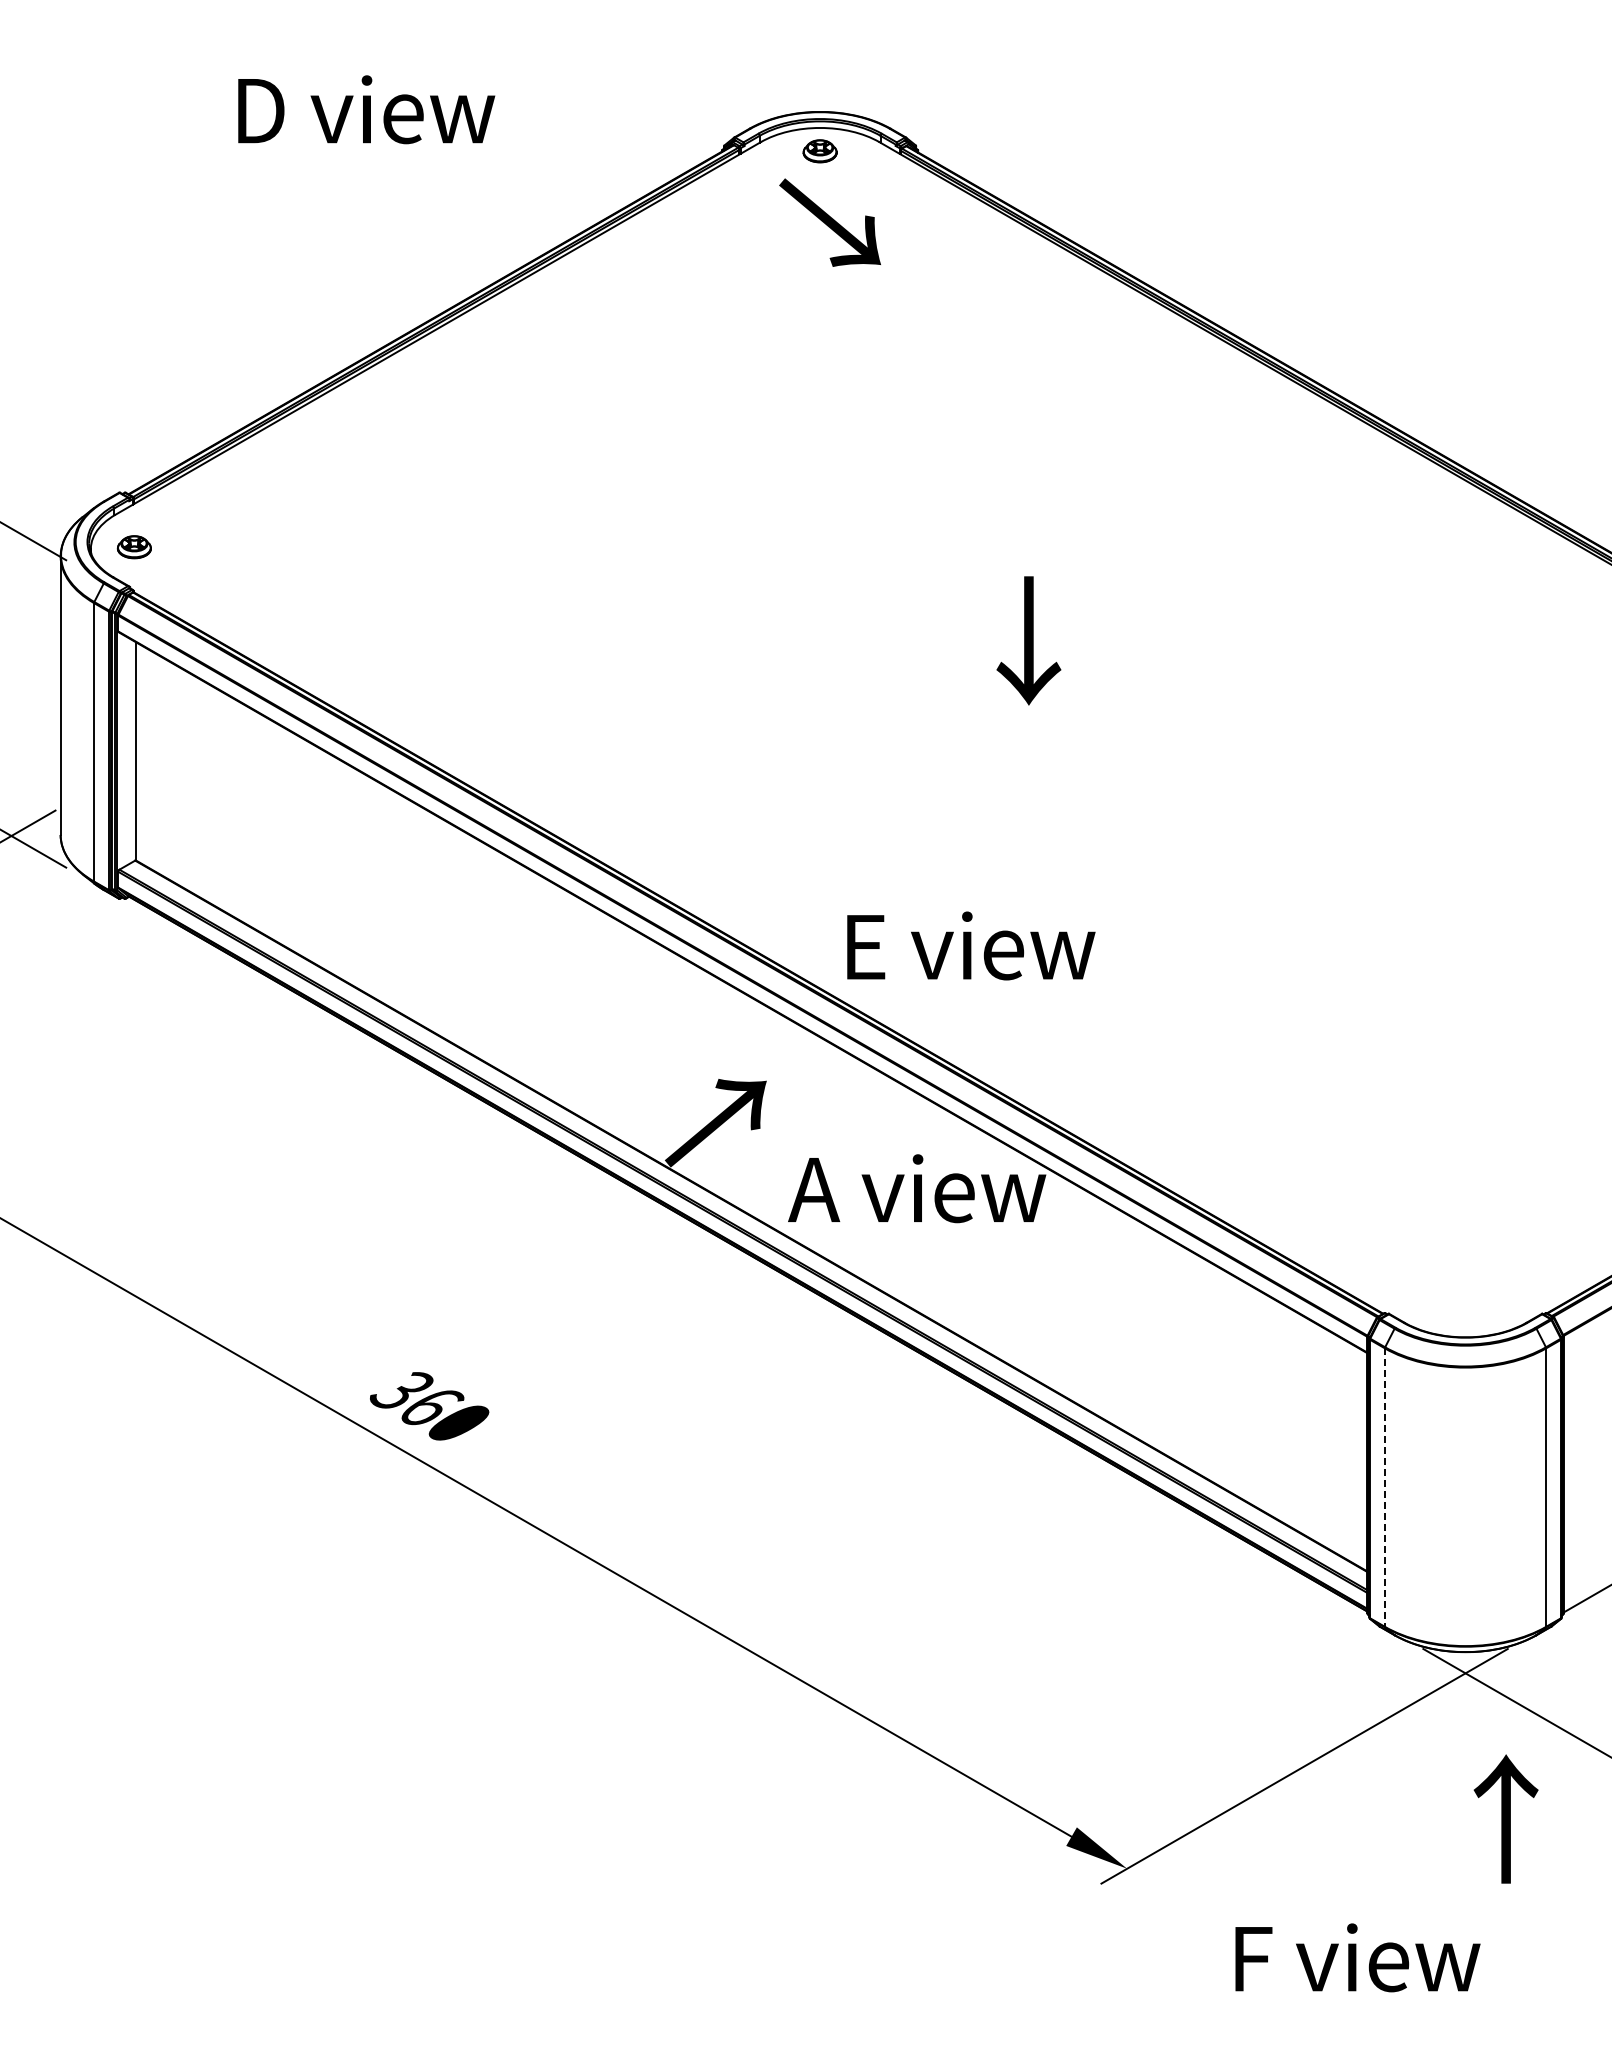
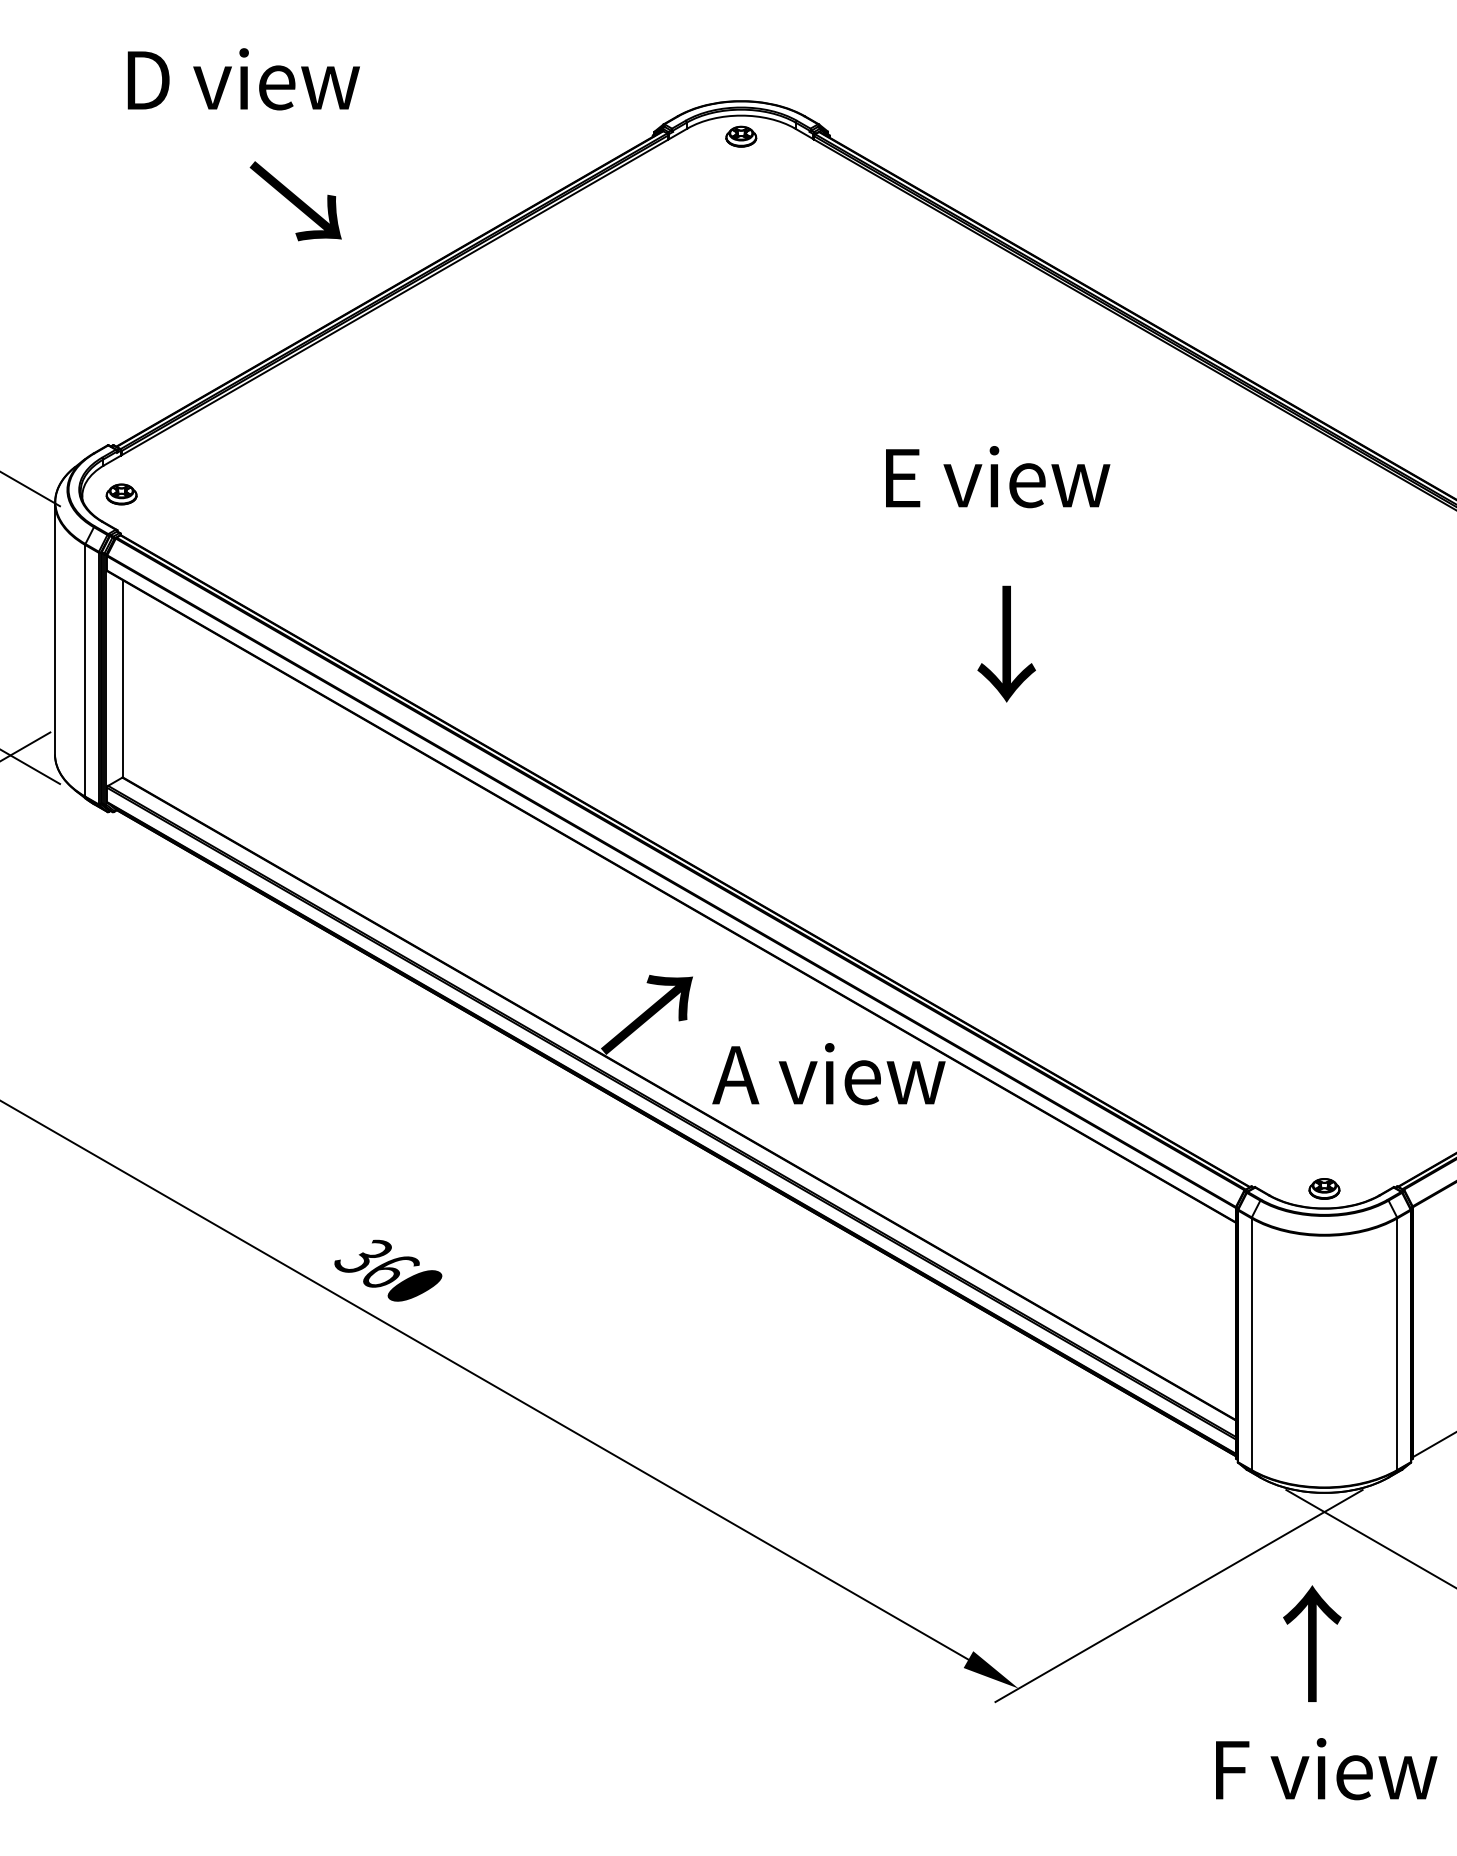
text: (366, 109) -> (243, 79), moved
text: (829, 222) -> (295, 201), moved
text: (1028, 640) -> (1006, 643), moved
text: (971, 945) -> (998, 476), moved
part: (1465, 1315) -> (1324, 1188), added
line: (1384, 1488) -> (1251, 1345), dashed -> solid
text: (1505, 1818) -> (1311, 1643), moved
text: (1357, 1957) -> (1326, 1768), moved

